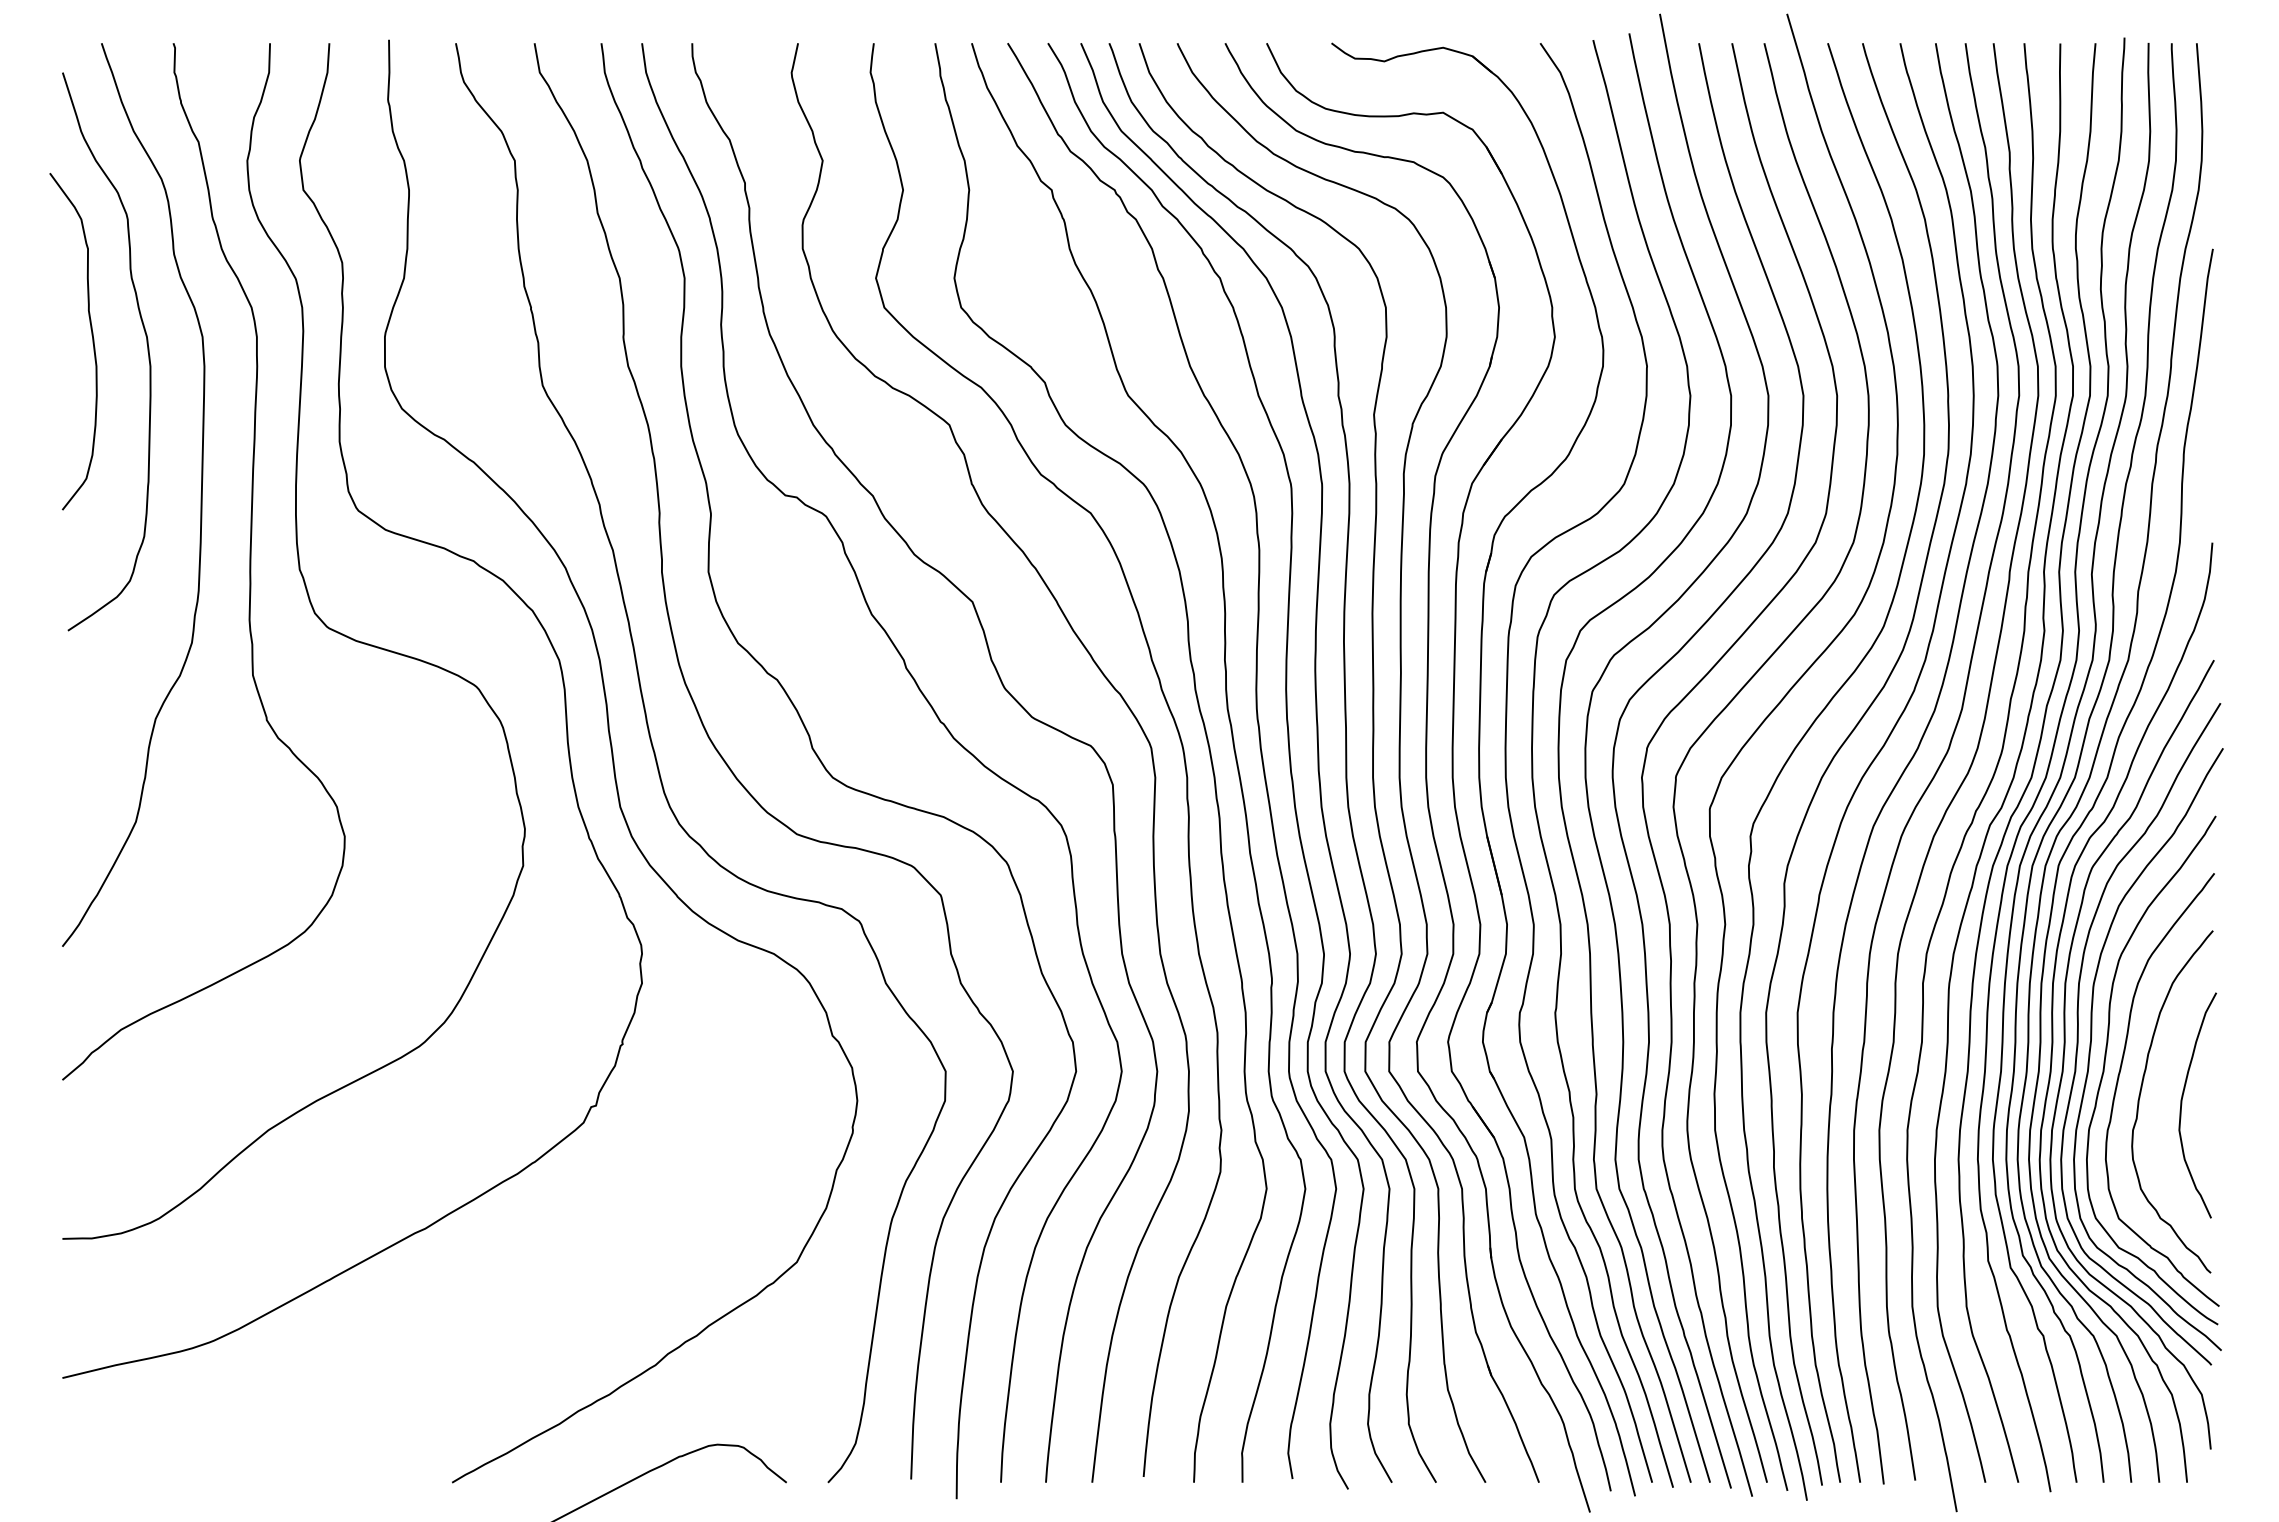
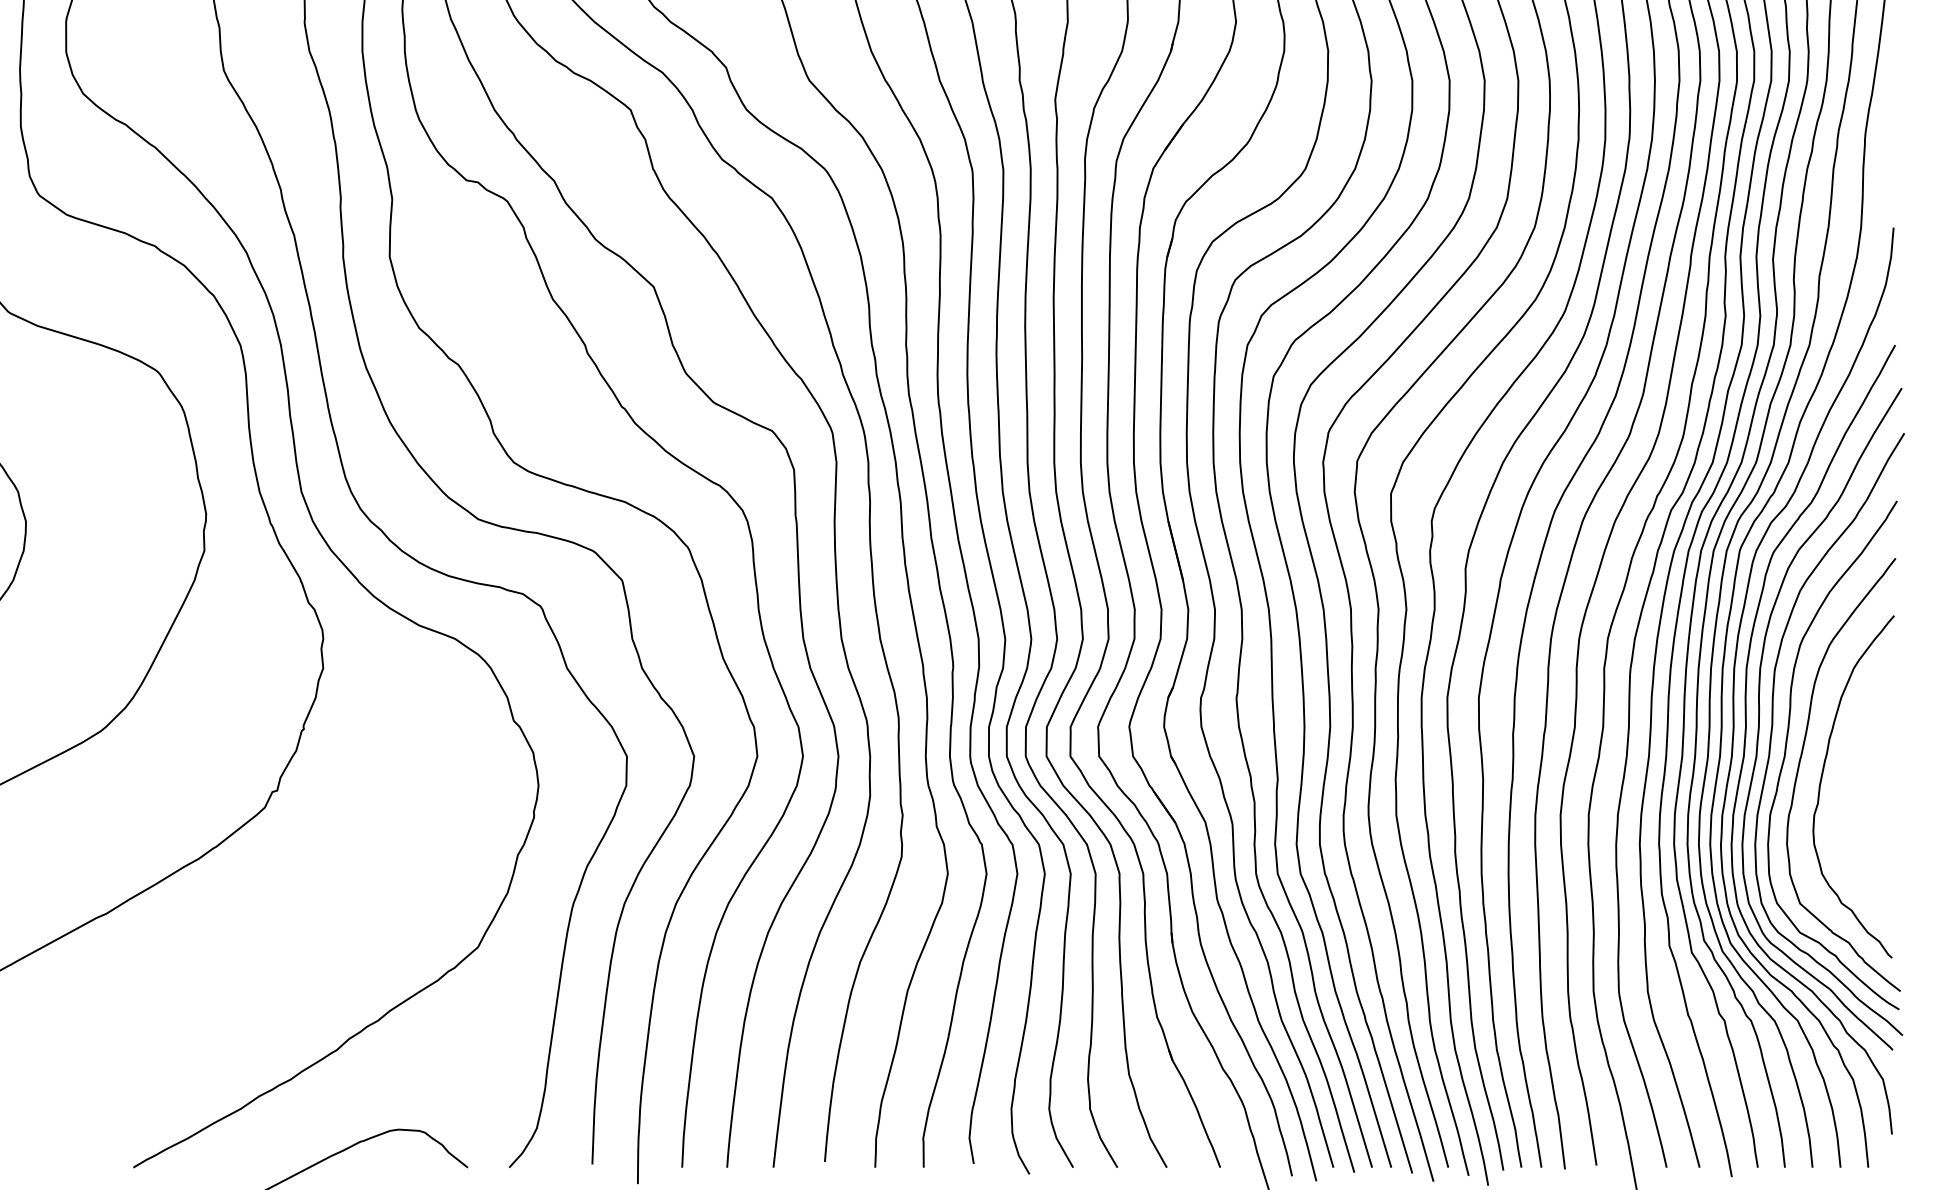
curve: (2182, 1104) -> (1863, 789), removed

